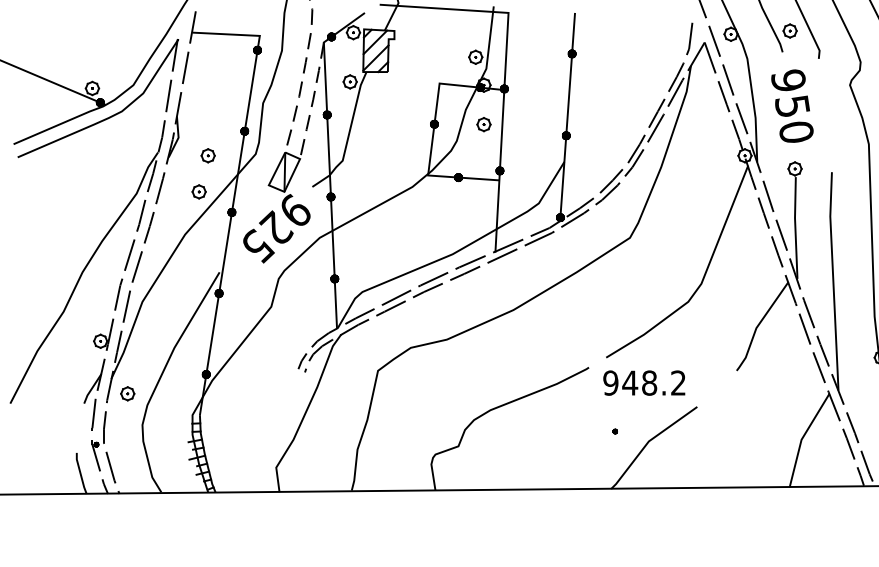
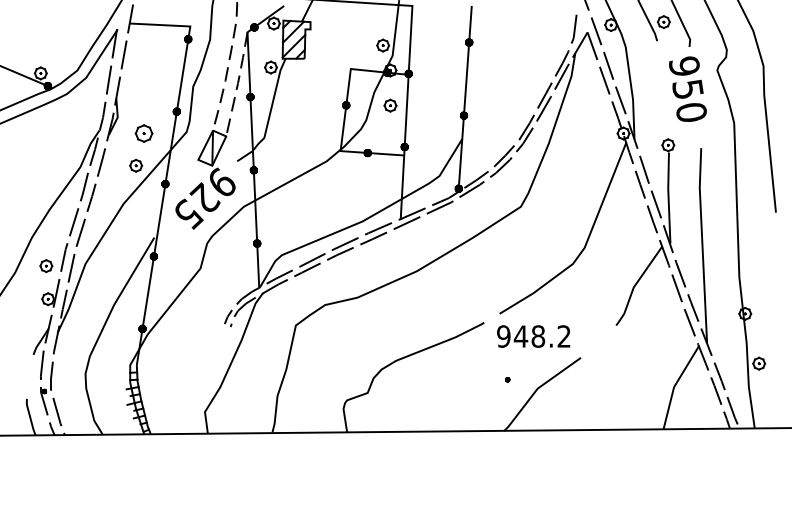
text: (791, 105) -> (687, 88), moved
part: (208, 155) -> (144, 133), size x1.4
part: (127, 393) -> (46, 265), moved

